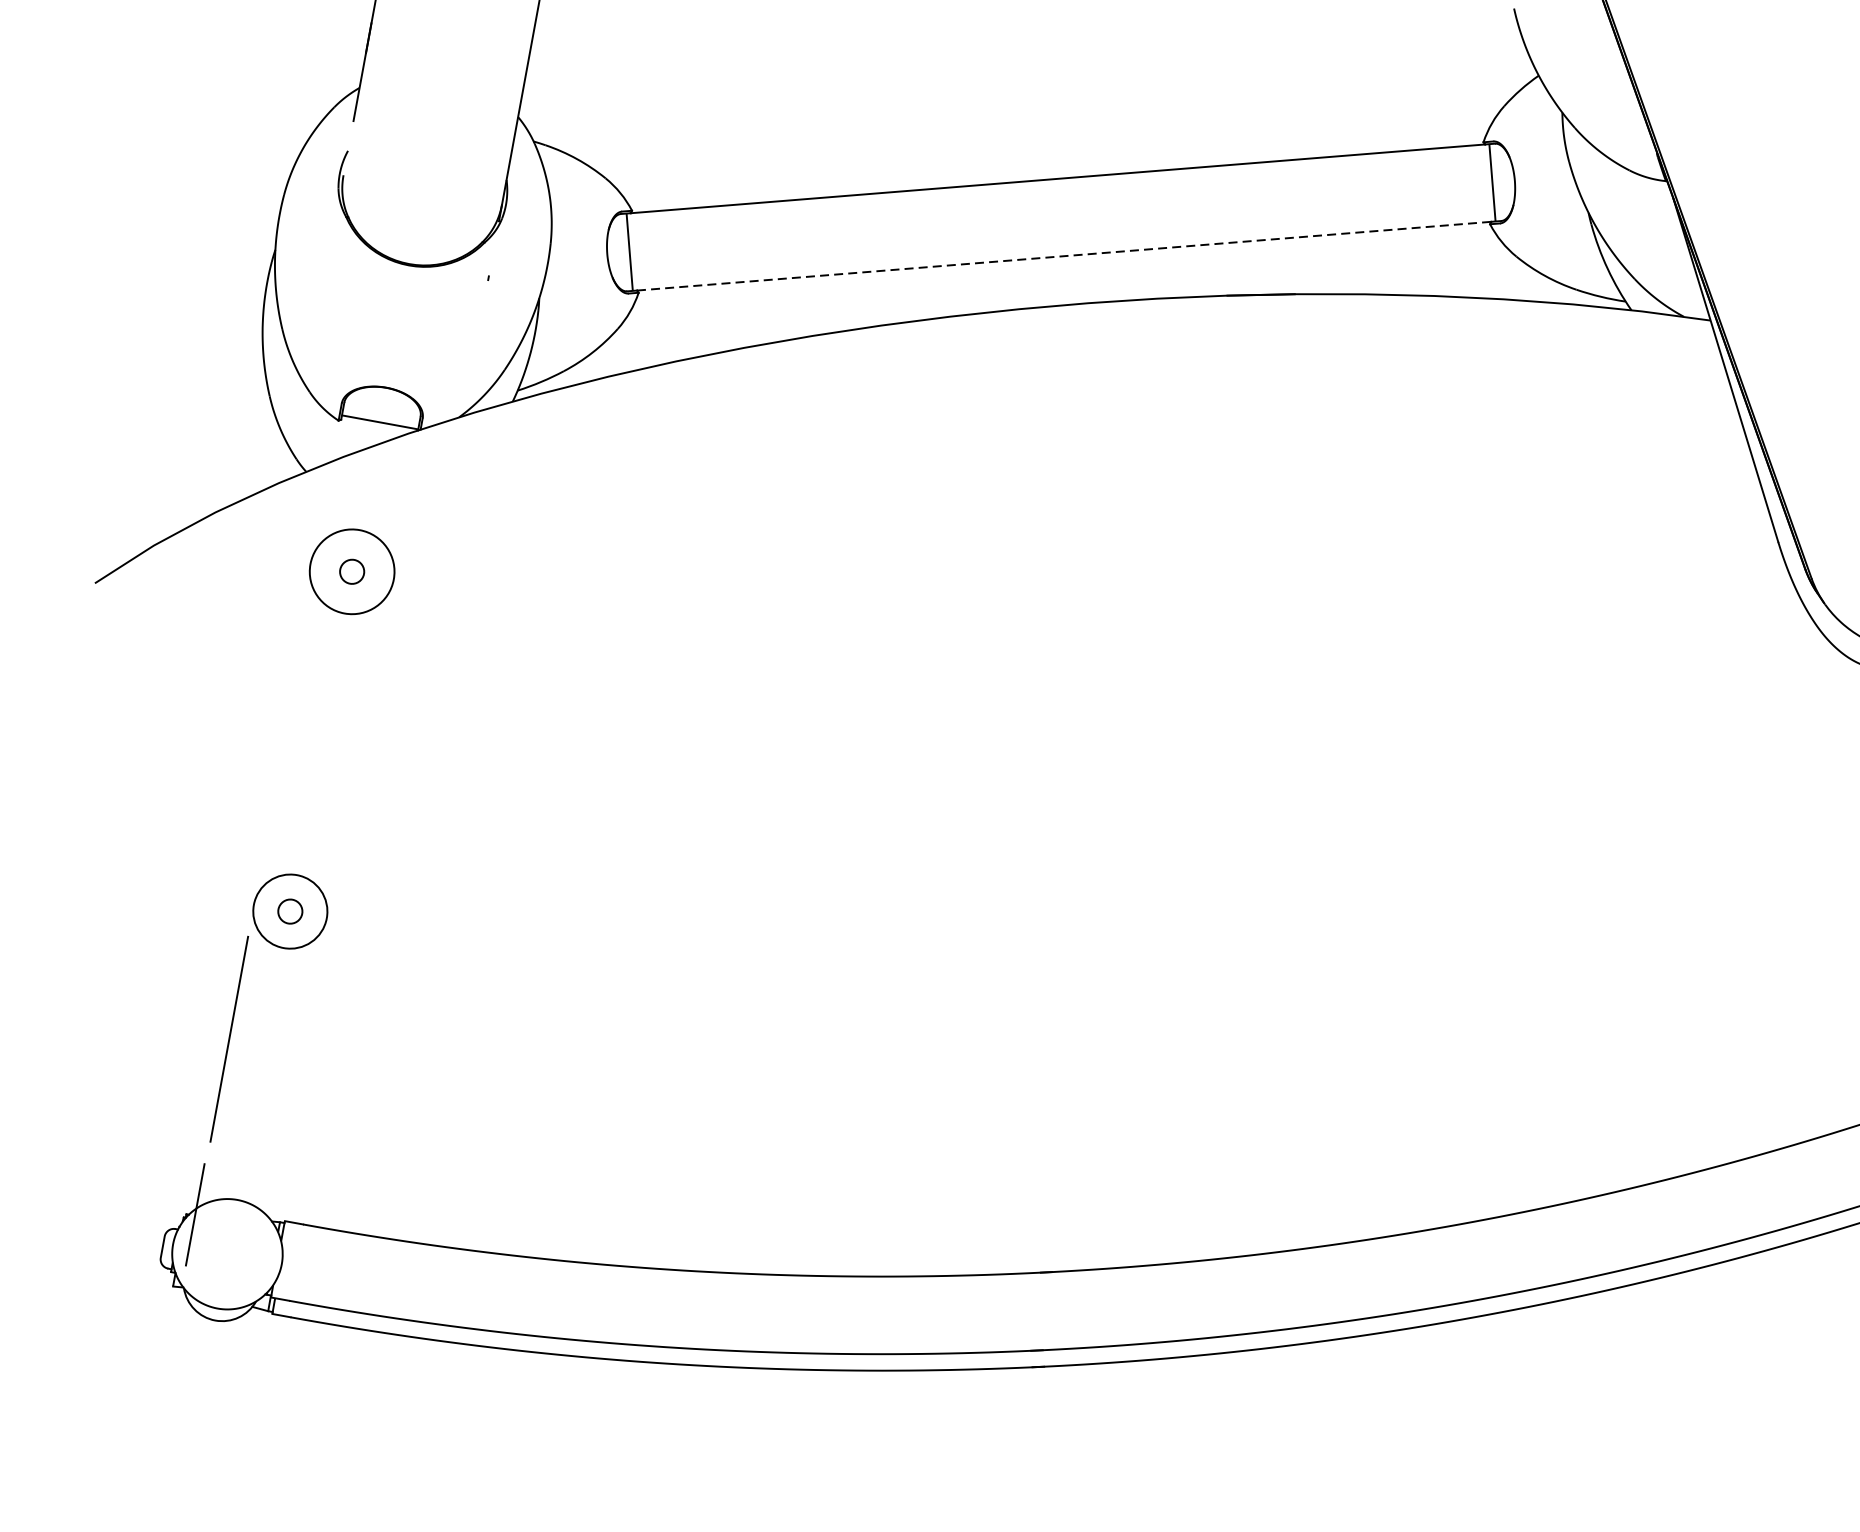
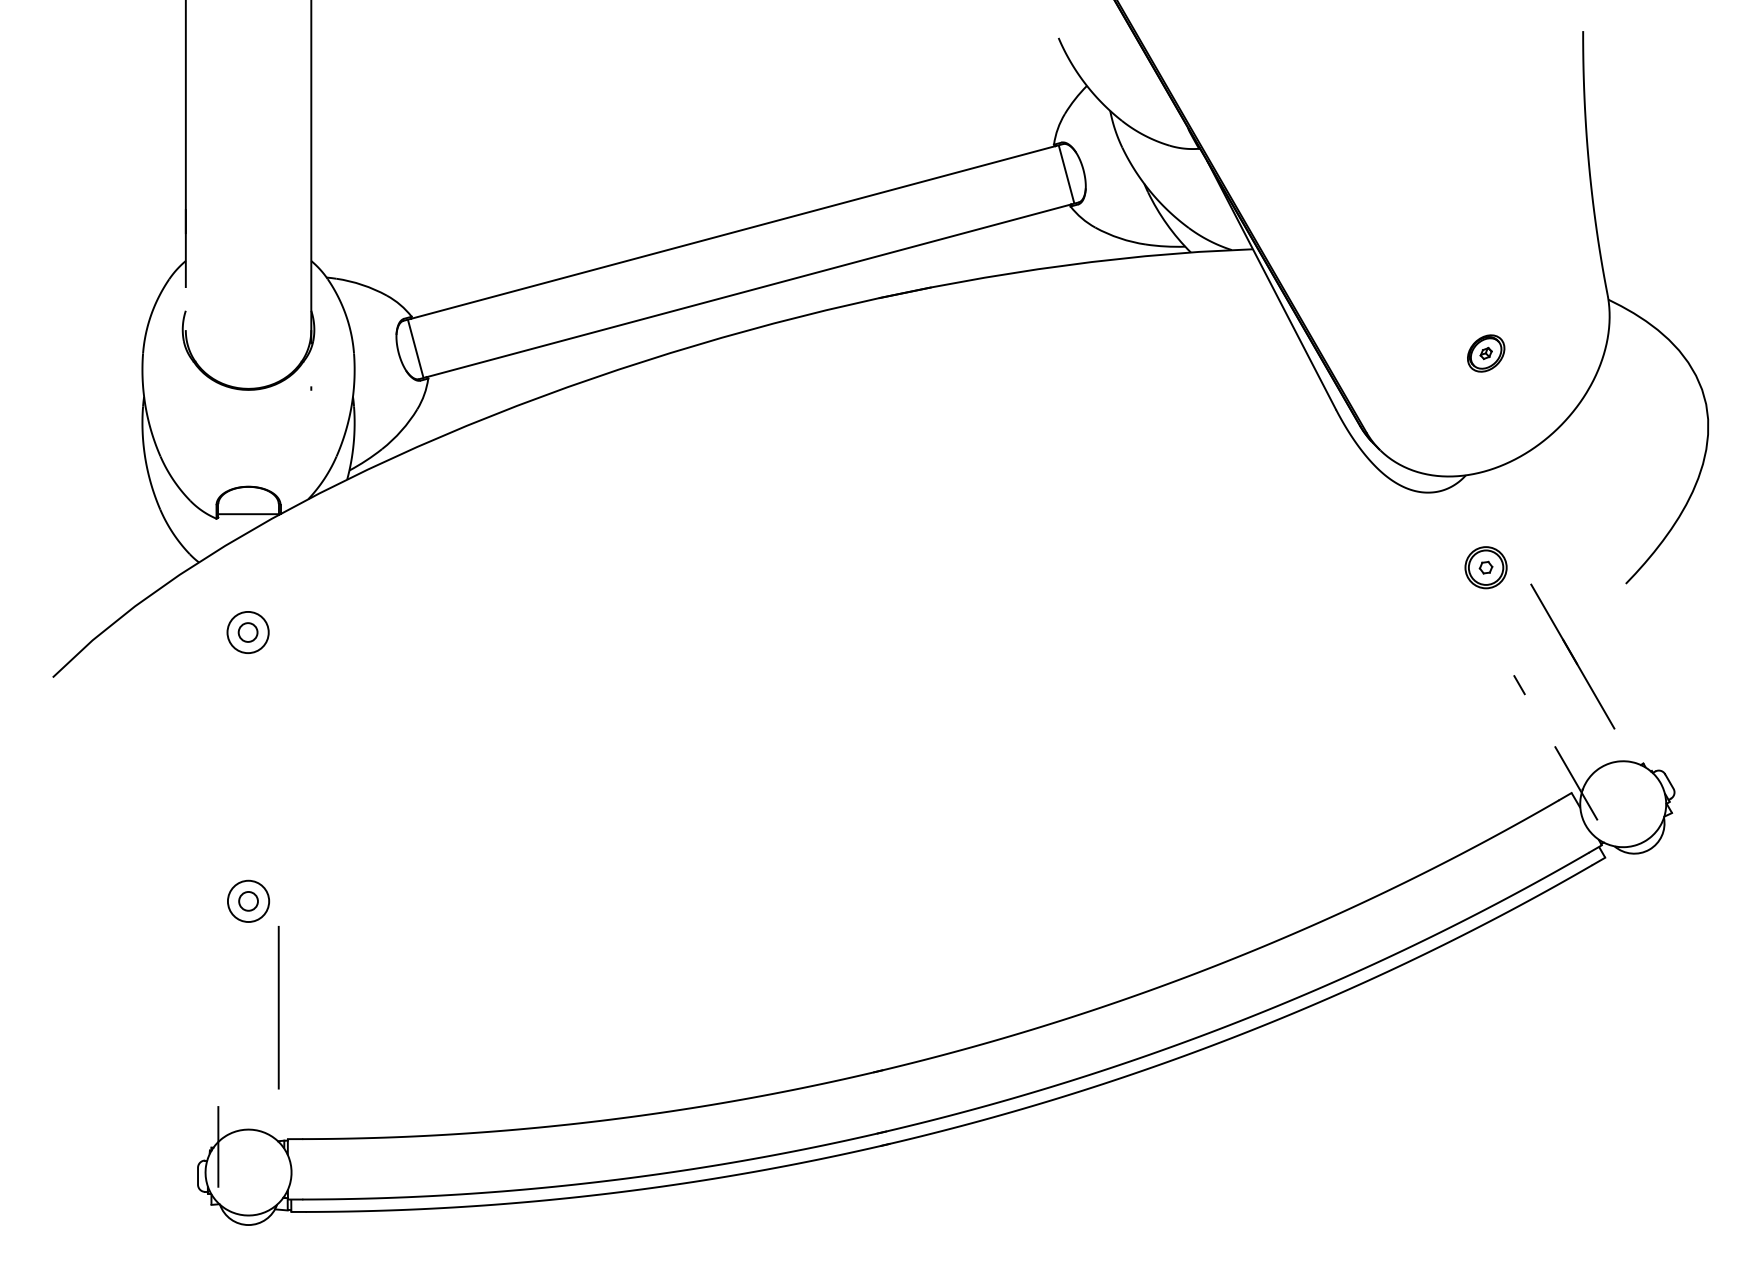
line: (1063, 255) -> (748, 290), dashed -> solid
circle: (351, 571) -> (247, 632), size x0.62
circle: (290, 911) -> (248, 901), size x0.71
line: (229, 1038) -> (278, 1007), moved

